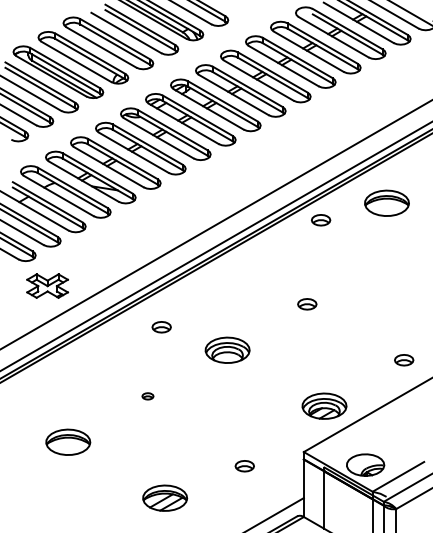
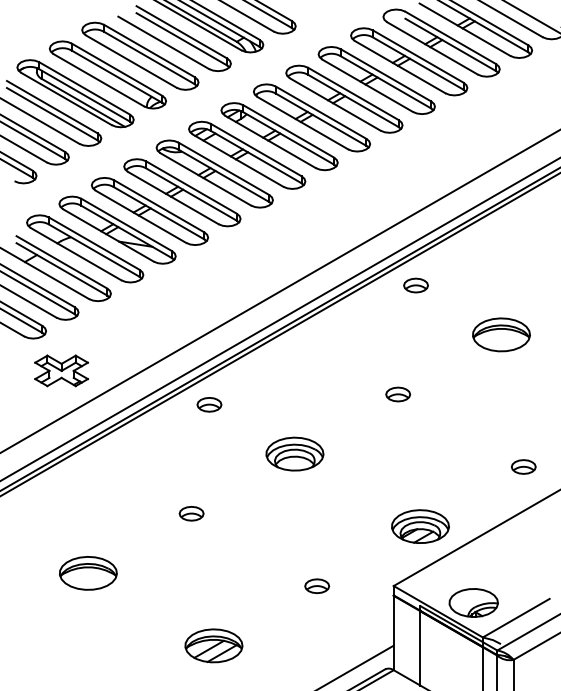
part: (386, 202) -> (500, 333), moved
part: (161, 327) -> (209, 405), moved
part: (147, 396) -> (191, 514), size x1.67
part: (244, 466) -> (316, 586), moved

